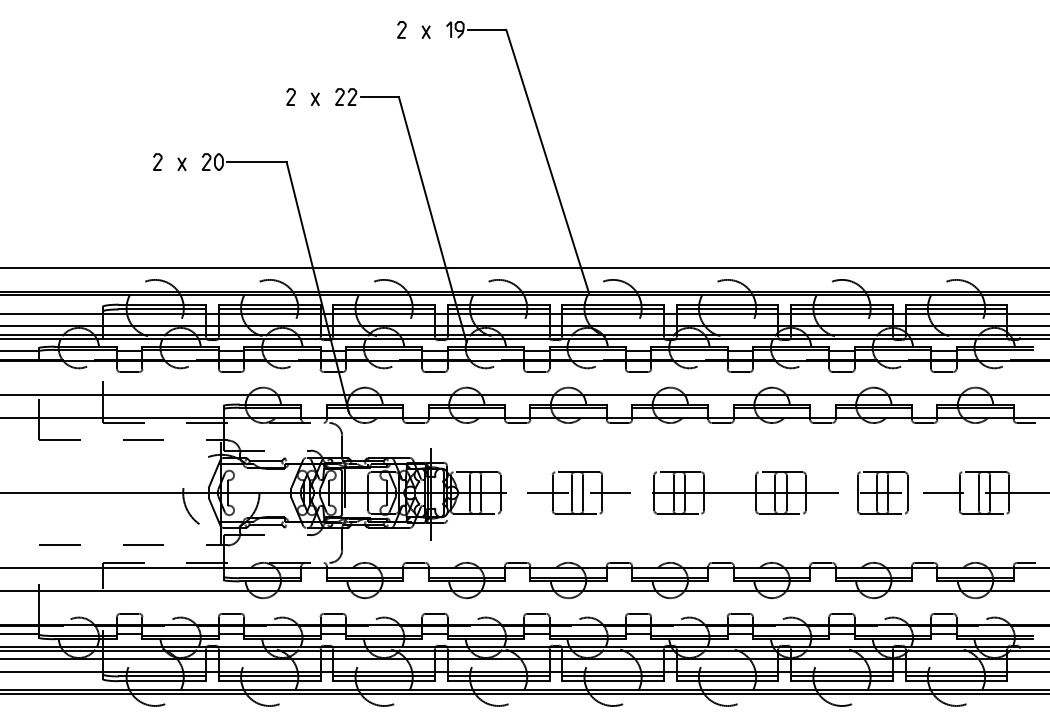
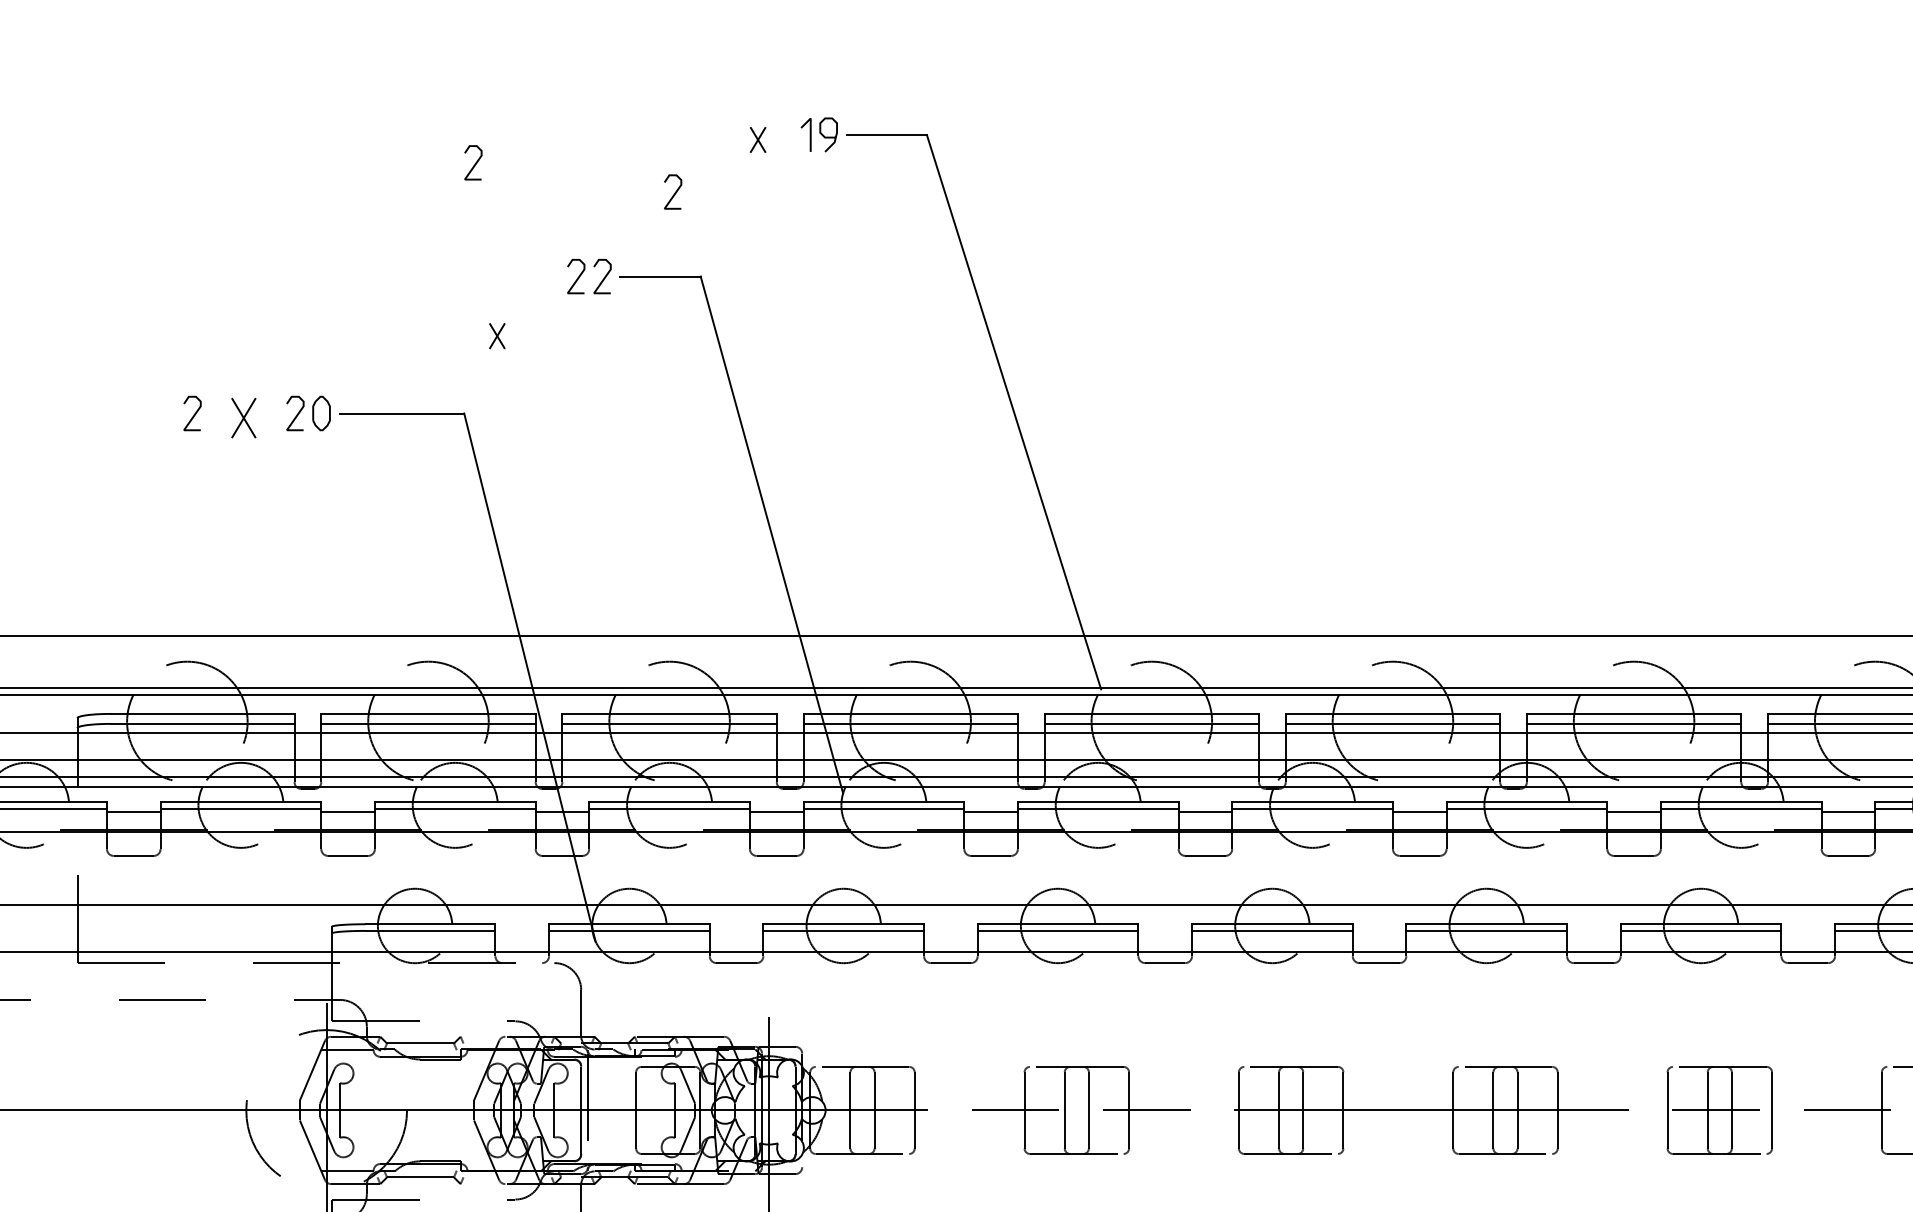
curve: (402, 29) -> (674, 191), moved
curve: (291, 96) -> (474, 161), moved
part: (314, 99) -> (495, 336), moved
part: (181, 164) -> (242, 418), size x1.6

